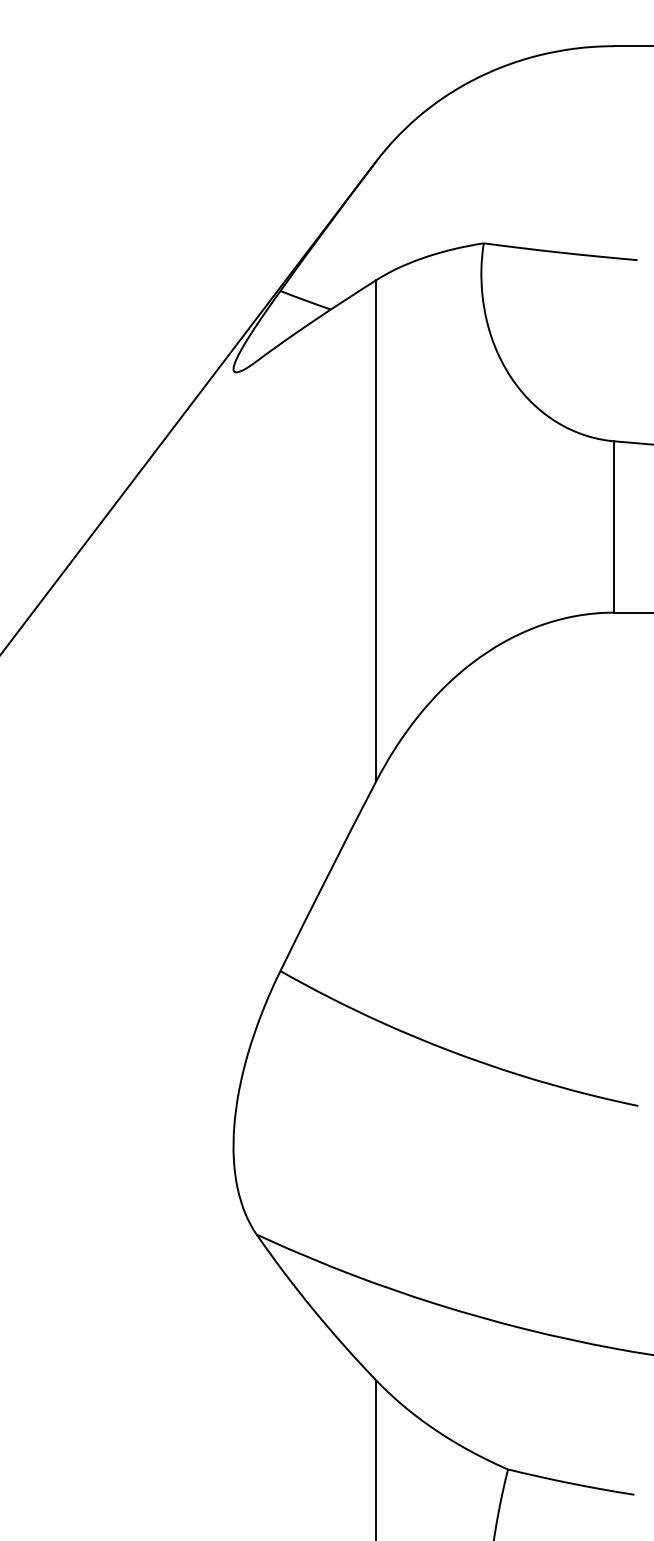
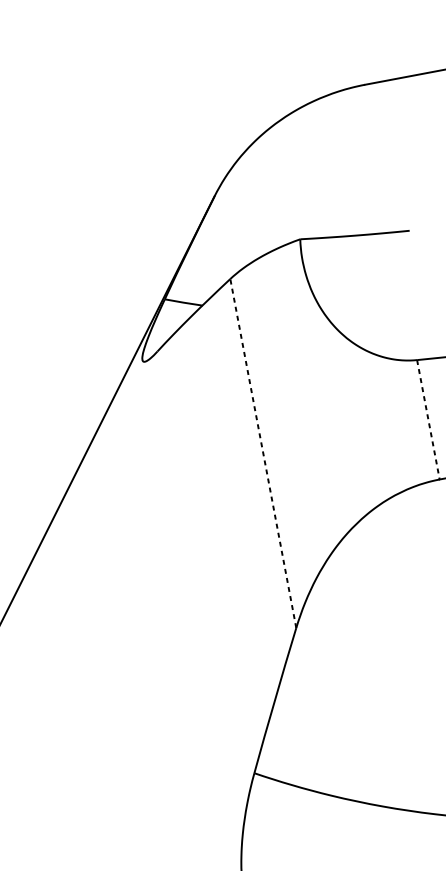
line: (614, 526) -> (428, 419), solid -> dashed
line: (376, 530) -> (263, 453), solid -> dashed

